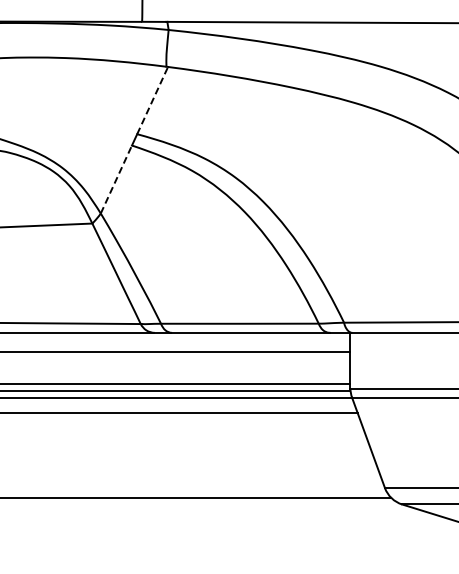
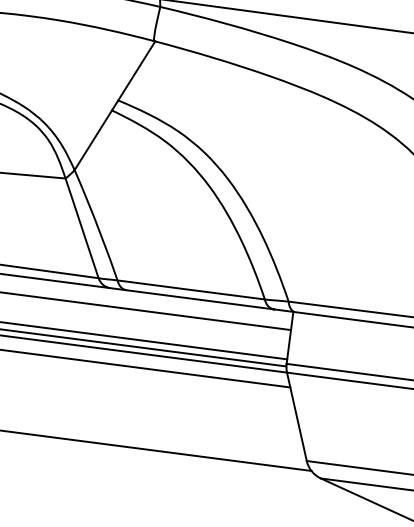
line: (152, 100) -> (136, 70), dashed -> solid
line: (116, 179) -> (93, 140), dashed -> solid

